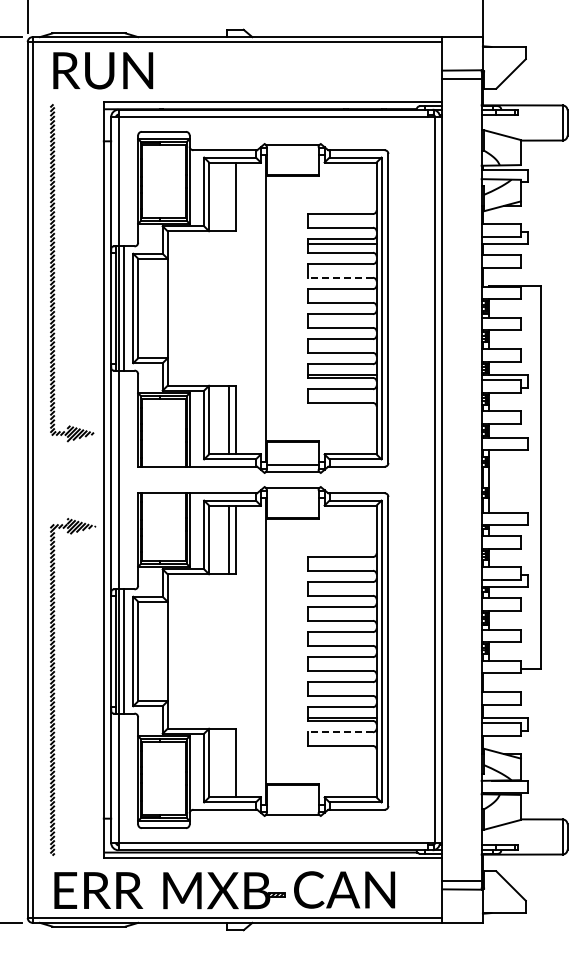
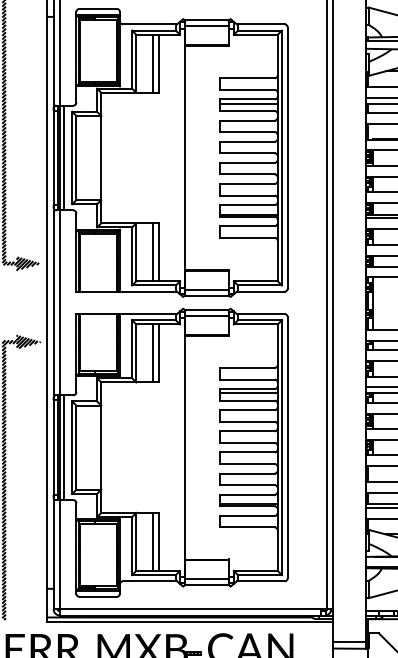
line: (292, 152) -> (206, 26), added
line: (228, 196) -> (152, 63), added
line: (340, 277) -> (247, 131), dashed -> solid
line: (292, 495) -> (206, 315), added
line: (341, 587) -> (248, 393), added
line: (340, 732) -> (247, 516), dashed -> solid
line: (228, 762) -> (152, 541), added
line: (292, 807) -> (206, 579), added

